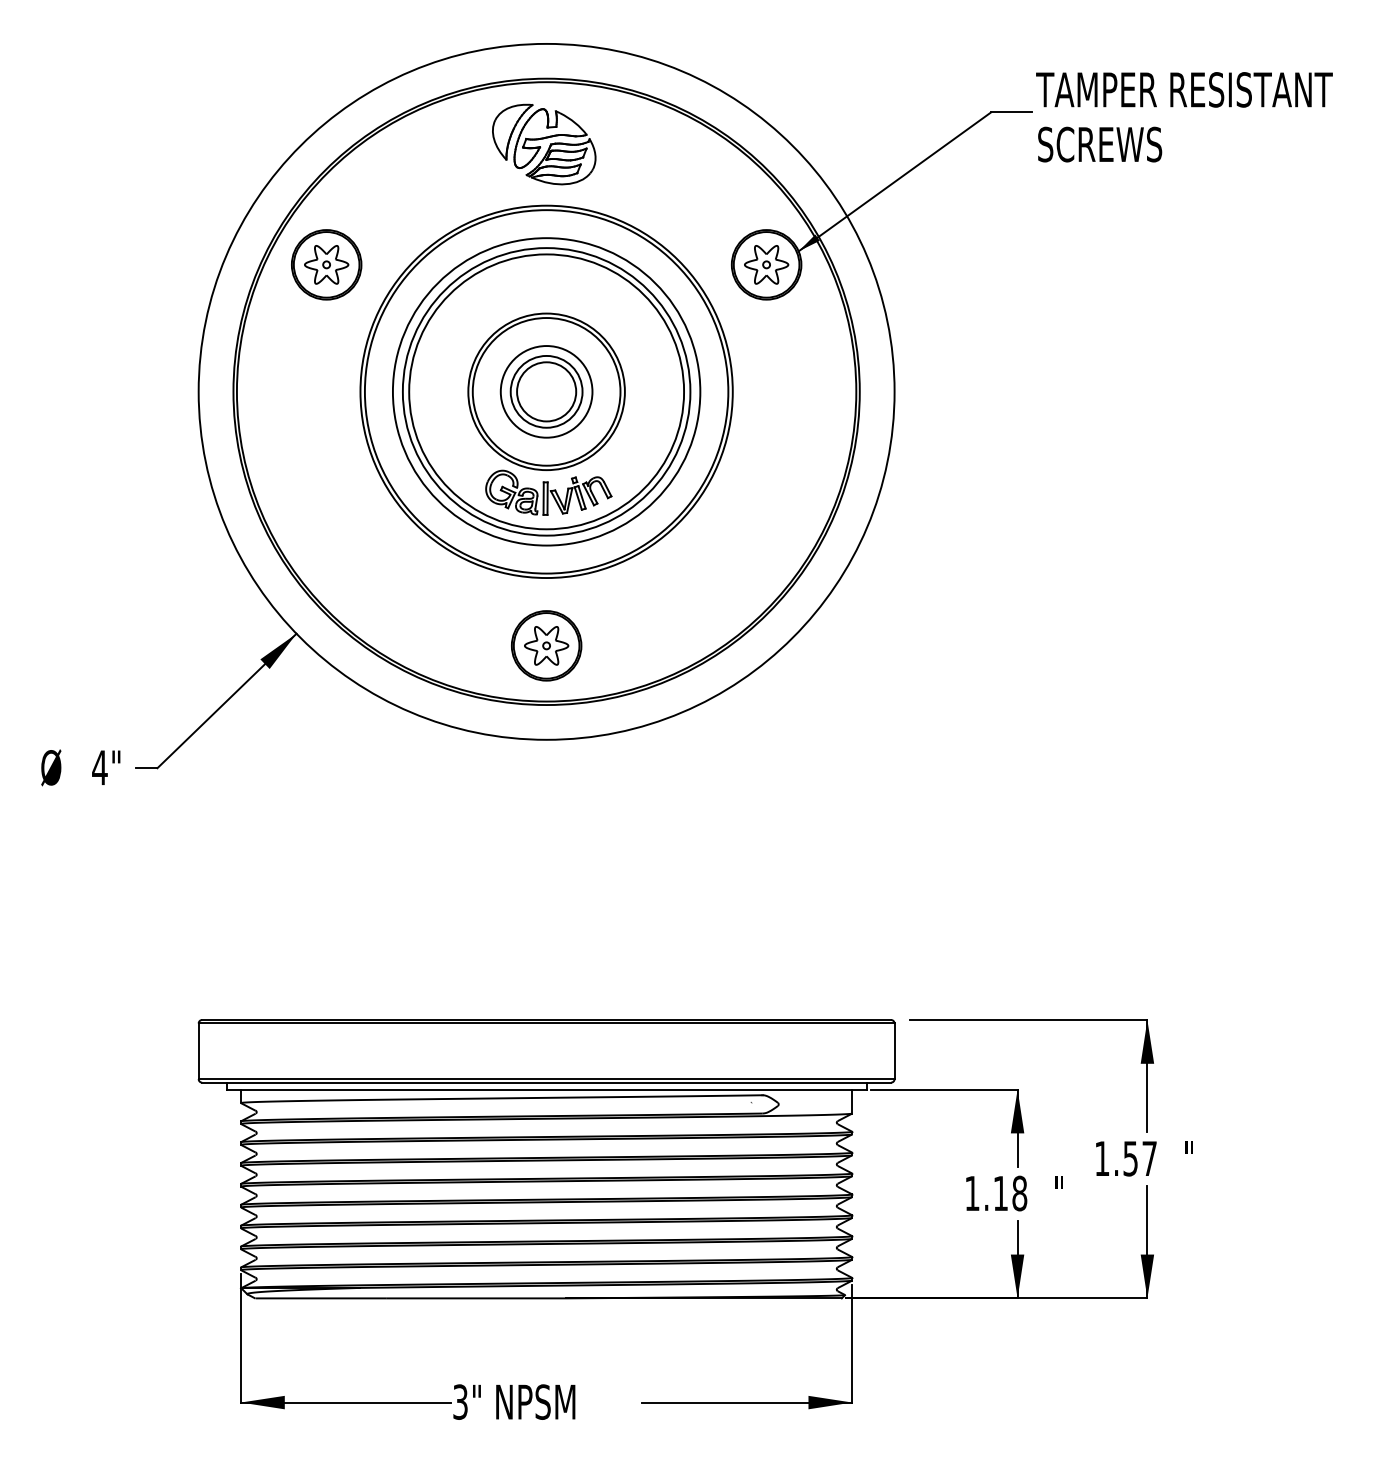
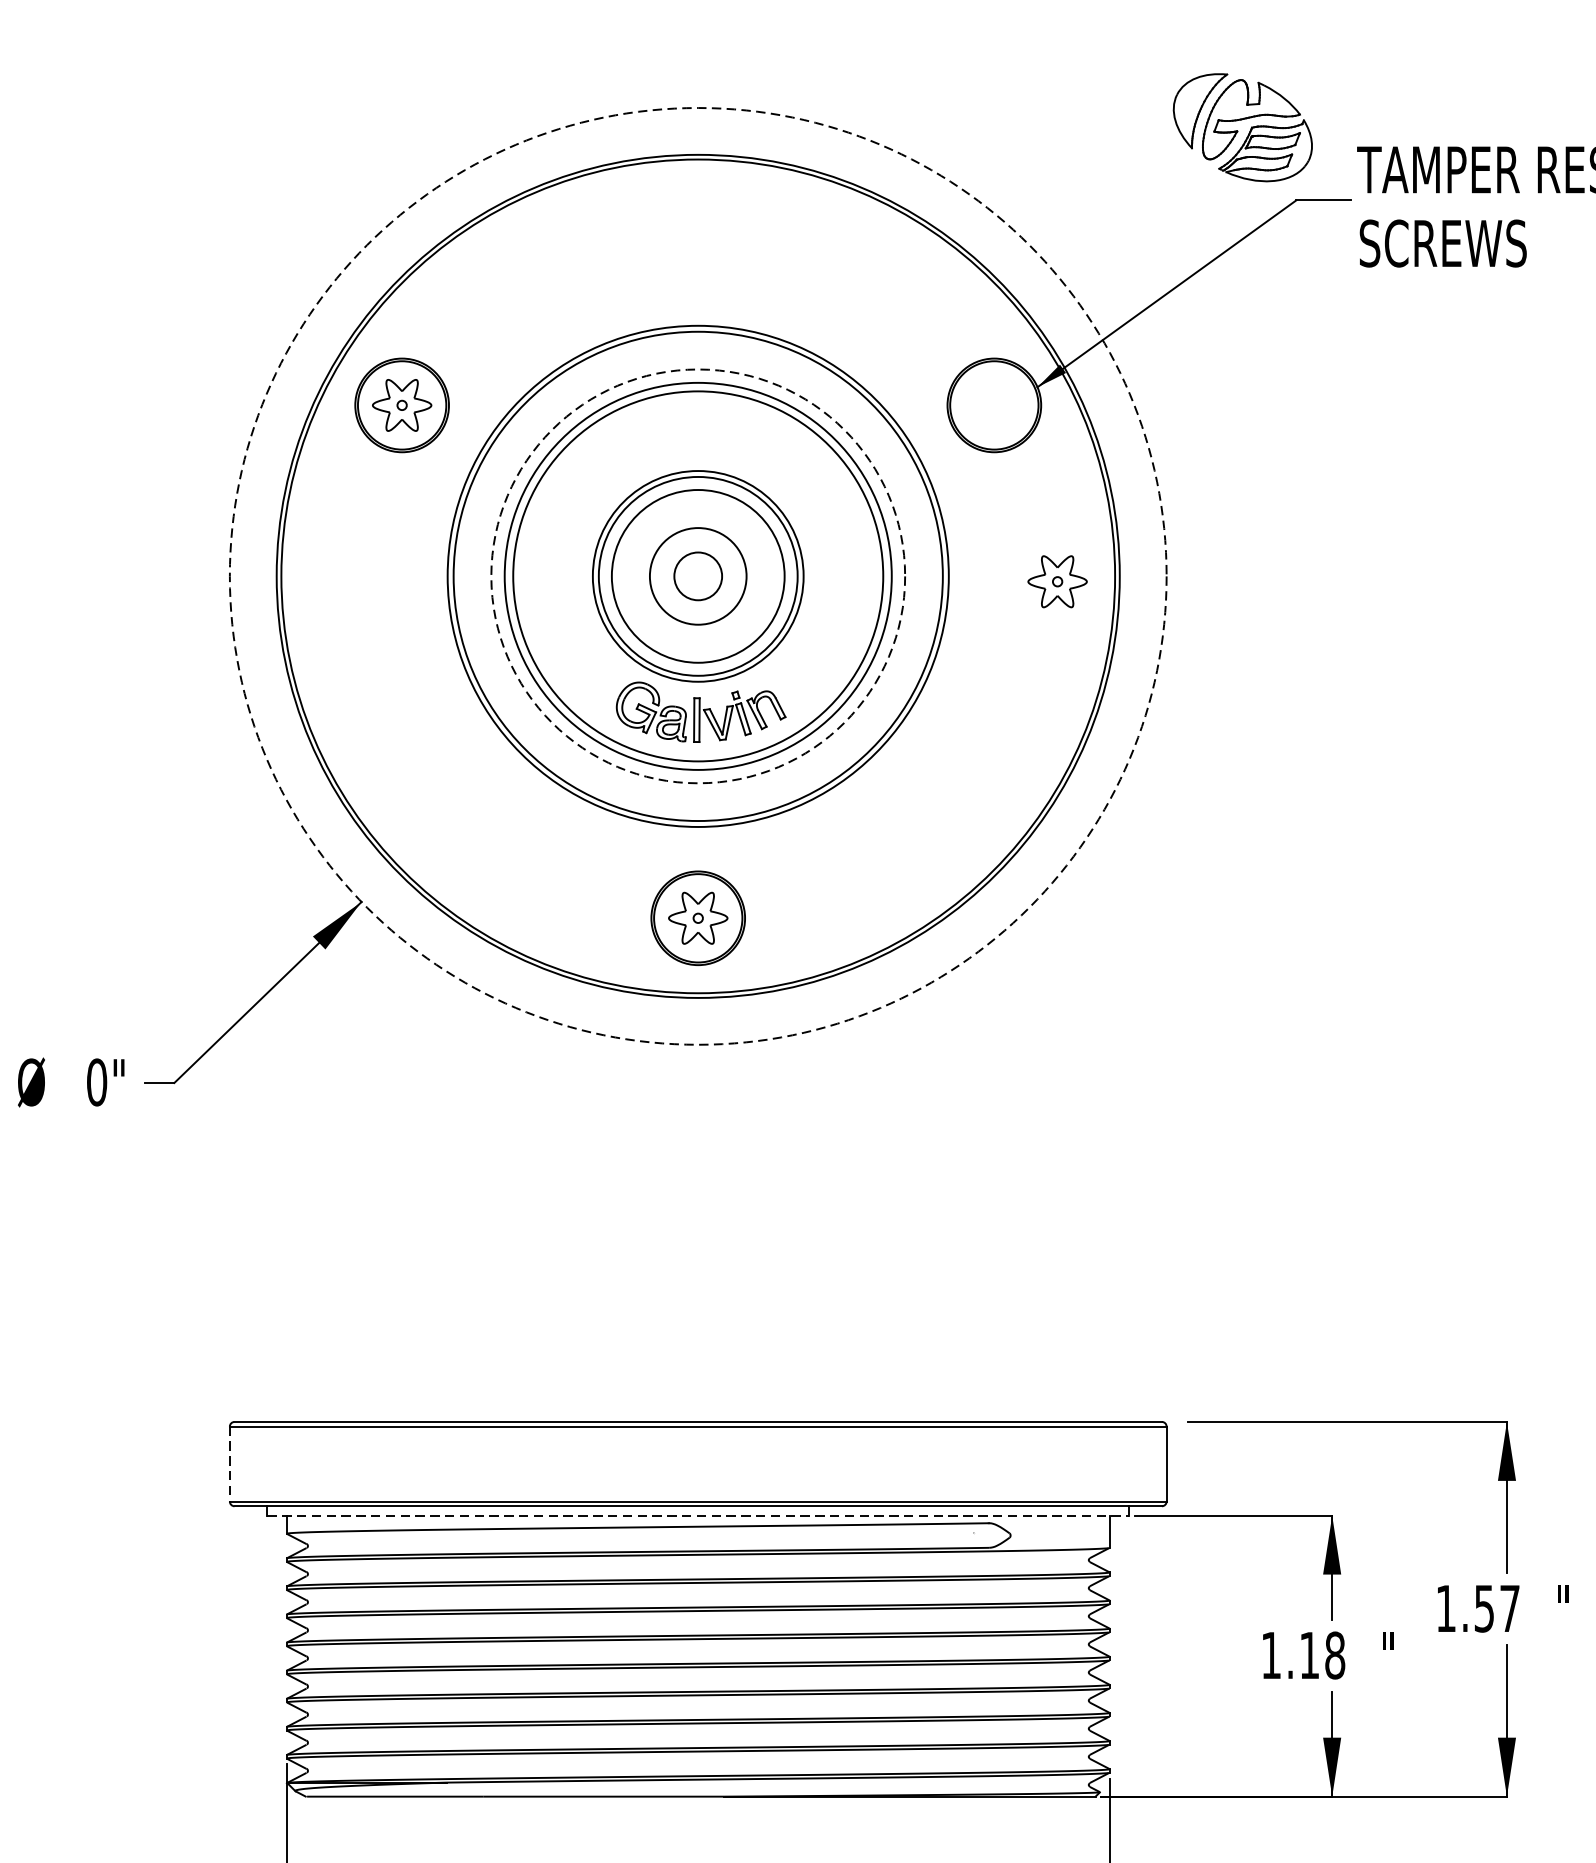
part: (544, 144) -> (1243, 127), moved
part: (766, 264) -> (1057, 581), moved
circle: (546, 391) -> (698, 575), size x0.6
circle: (546, 391) -> (698, 575), size x1.4
circle: (546, 391) -> (698, 575), solid -> dashed
circle: (546, 391) -> (698, 575), solid -> dashed
text: (99, 767) -> (96, 1082), 4" -> 0"
line: (198, 1051) -> (229, 1464), solid -> dashed
line: (547, 1089) -> (699, 1515), solid -> dashed

